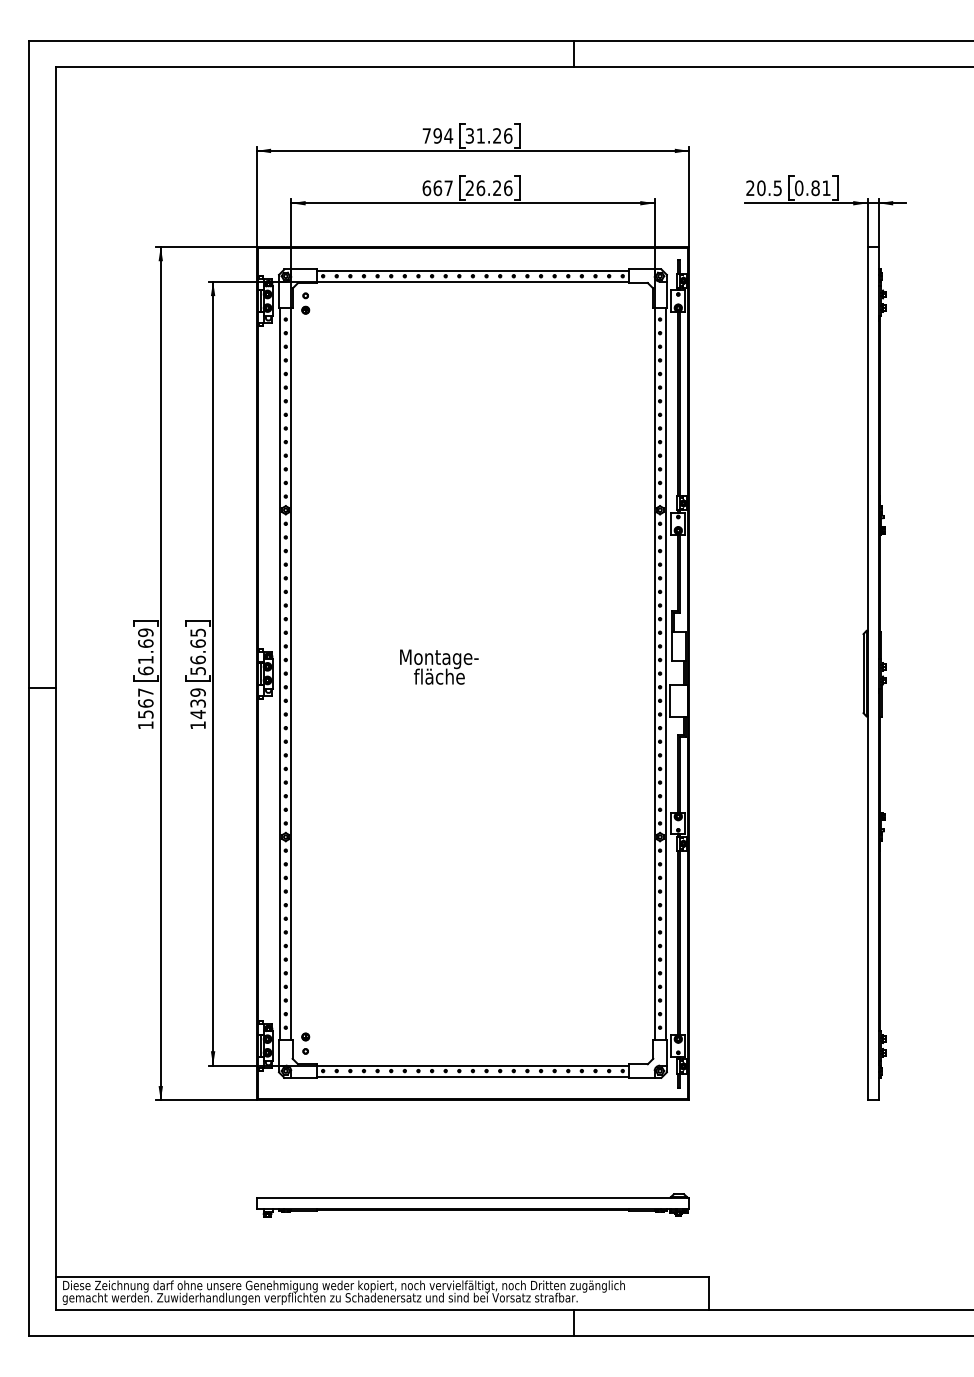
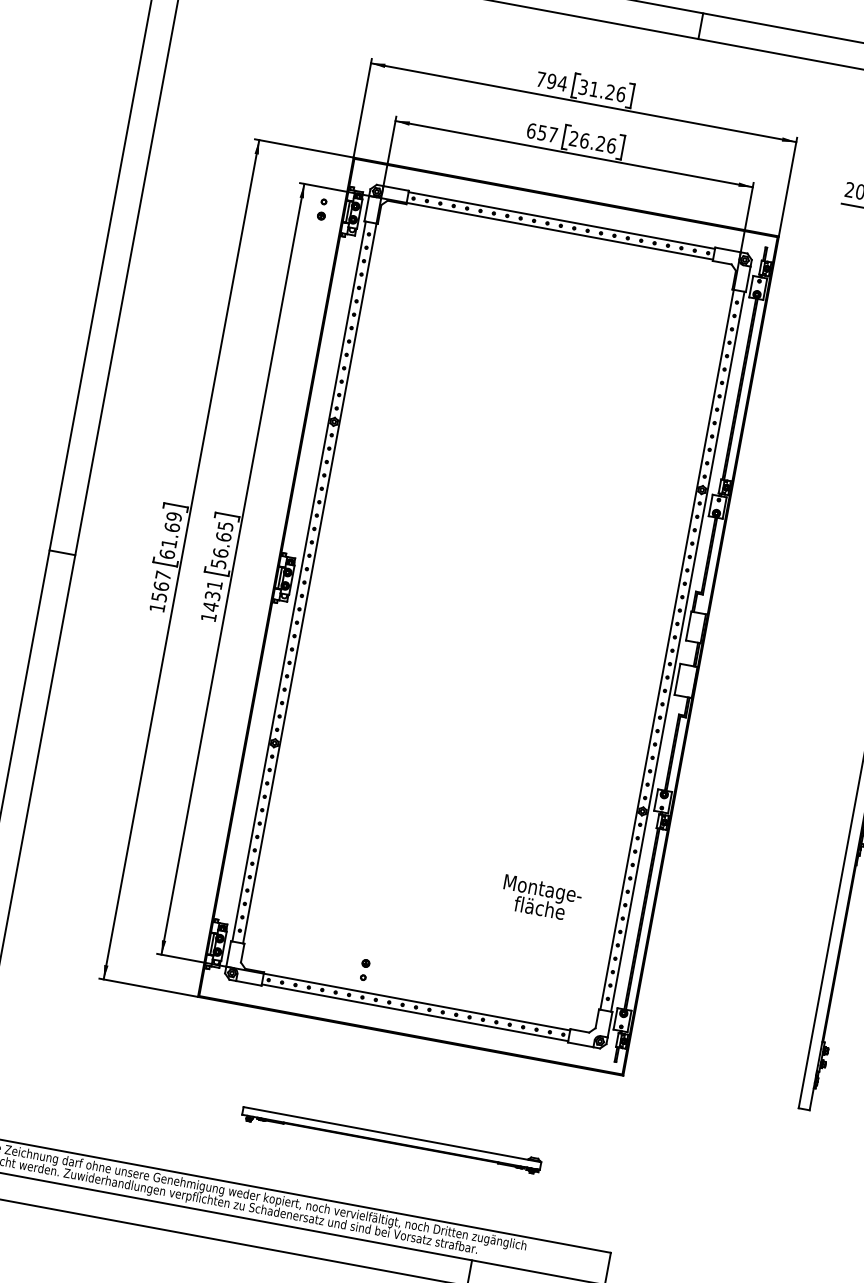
text: (437, 188) -> (541, 133), 667 -> 657
part: (305, 303) -> (322, 209), moved
text: (439, 666) -> (541, 897), moved
text: (197, 692) -> (214, 584), 1439 -> 1431
part: (305, 1043) -> (364, 969), moved
part: (472, 1205) -> (391, 1139), size x0.7

